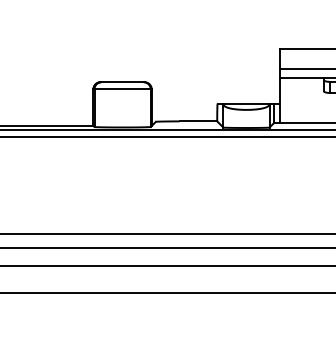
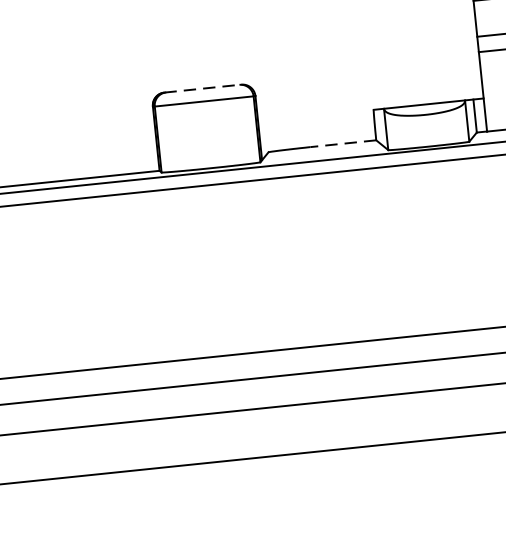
line: (122, 82) -> (202, 89), solid -> dashed
line: (198, 121) -> (343, 143), solid -> dashed

